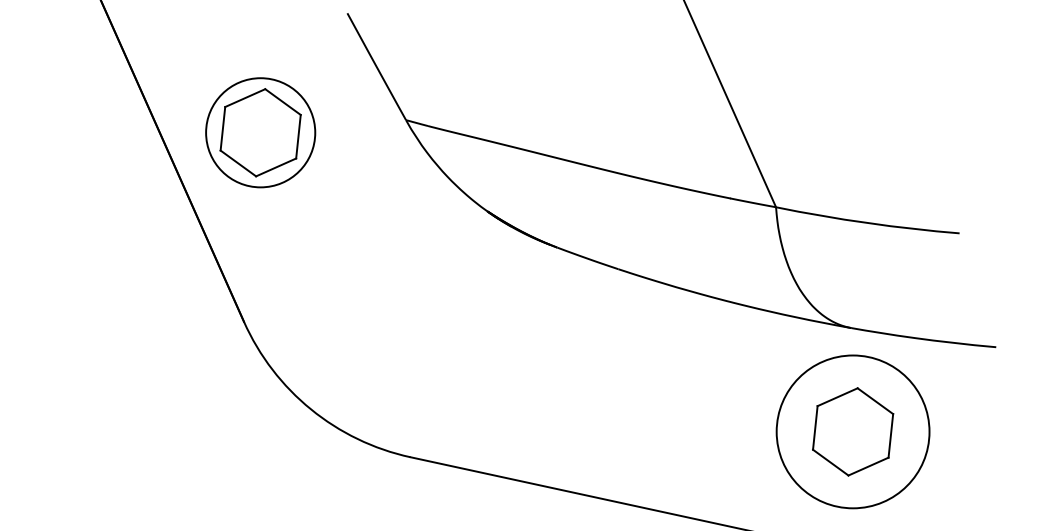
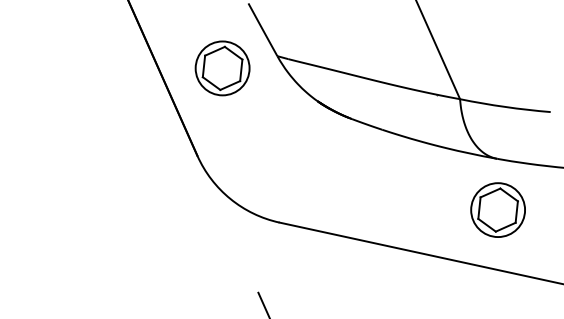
part: (260, 132) -> (222, 68), moved
circle: (853, 432) -> (498, 210), size x0.71

